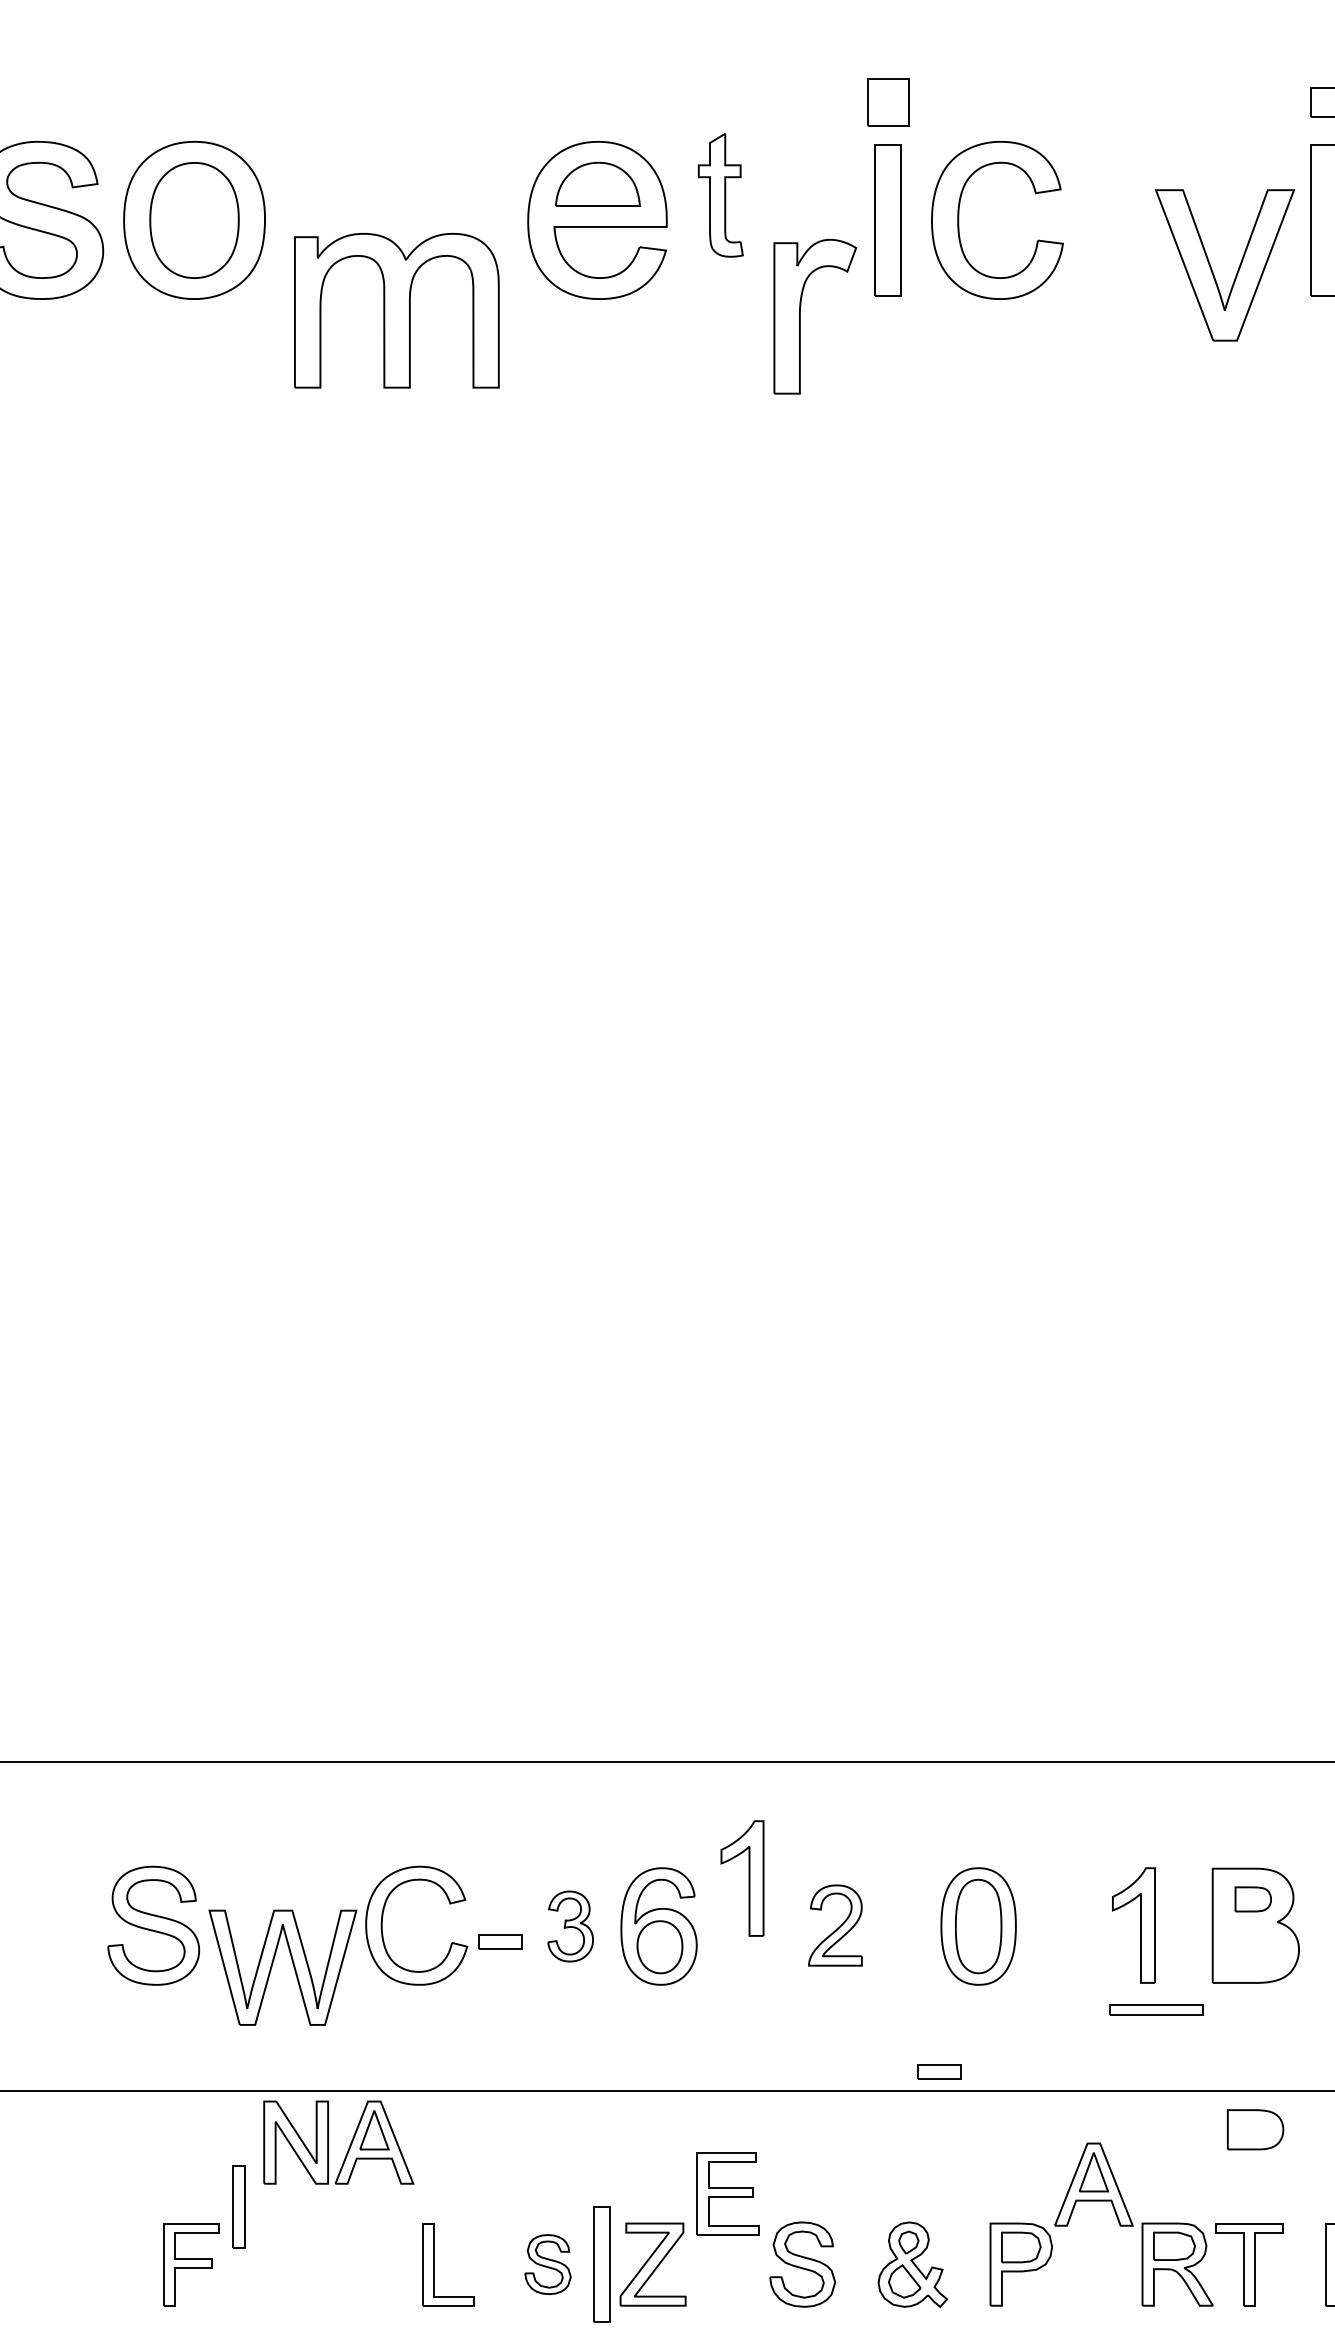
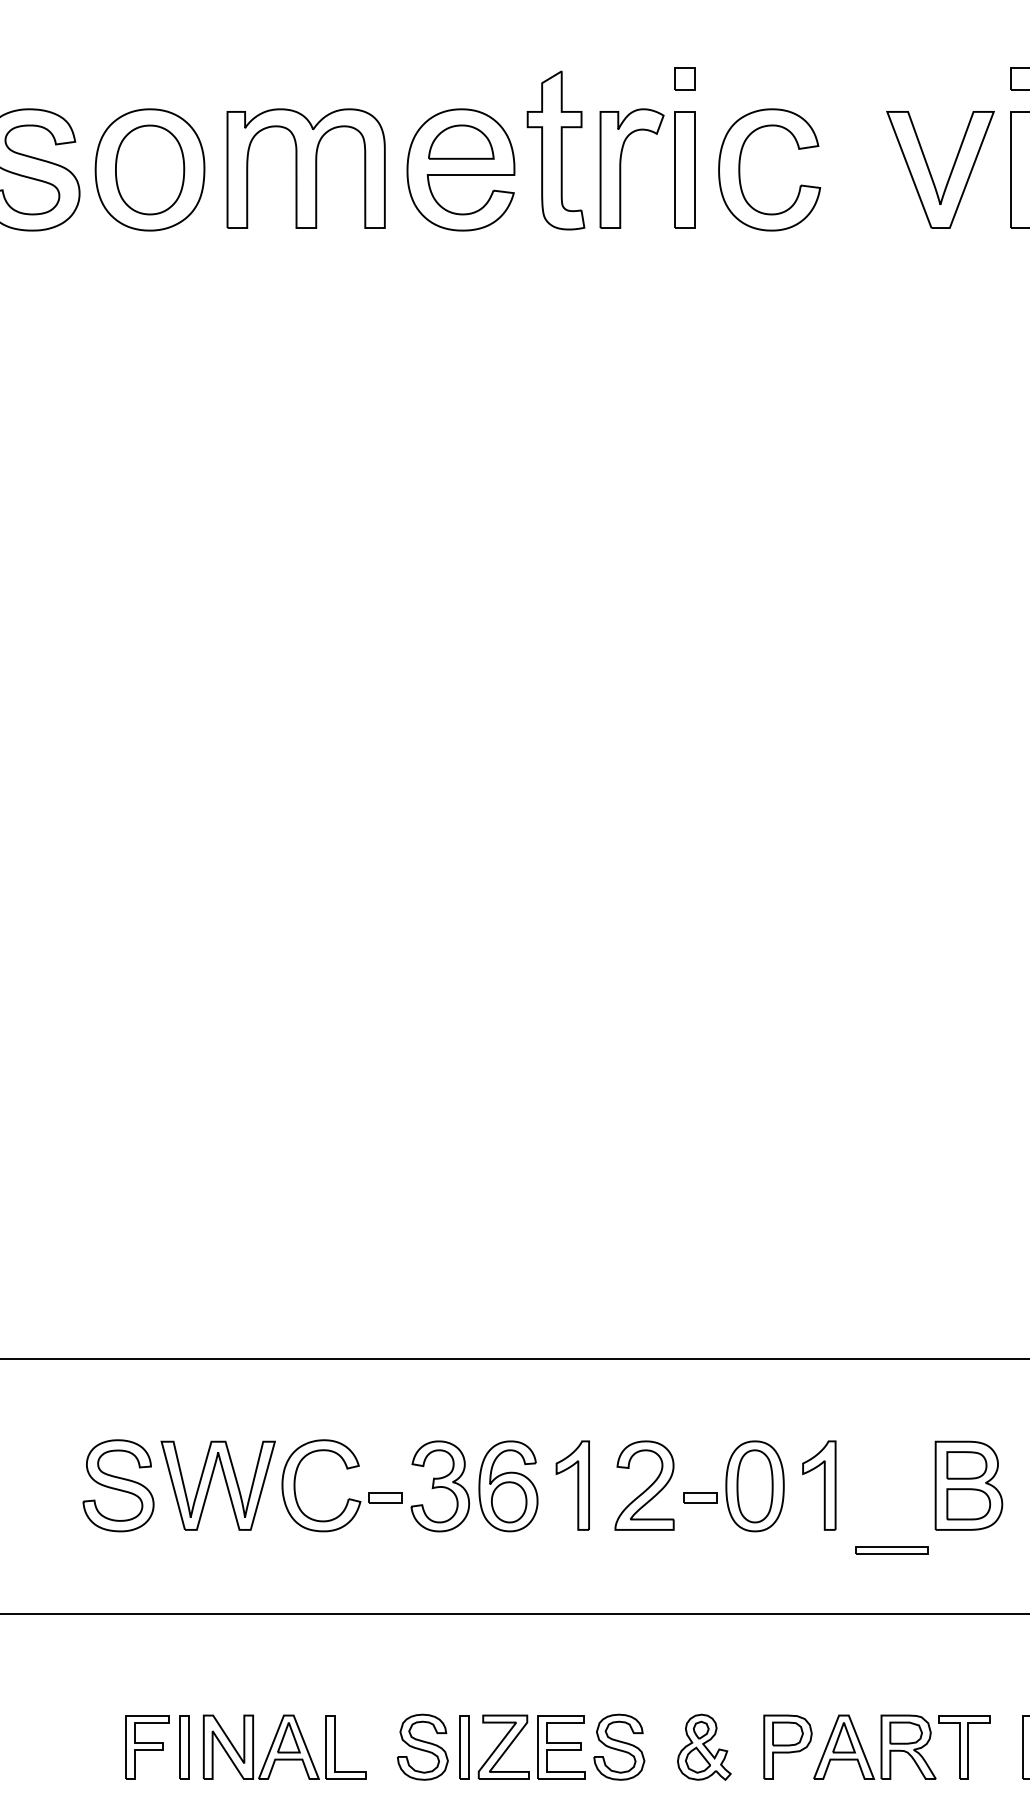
part: (887, 102) -> (684, 78), size x0.62
part: (720, 195) -> (555, 150), size x1.67
part: (1212, 269) -> (930, 173), moved
part: (396, 310) -> (305, 168), moved
part: (800, 316) -> (620, 168), moved
part: (742, 1878) -> (572, 1485), moved
part: (1253, 1899) -> (967, 1465), size x1.43
part: (835, 1925) -> (644, 1485), size x1.43
part: (1140, 1925) -> (824, 1485), moved
part: (570, 1926) -> (440, 1486), size x1.67
part: (273, 1963) -> (210, 1482), moved
part: (939, 2071) -> (700, 1497), moved
part: (1255, 2129) -> (968, 1504), moved
part: (328, 2142) -> (253, 1747), moved
part: (1093, 2184) -> (843, 1747), moved
part: (727, 2193) -> (561, 1747), moved
part: (238, 2206) -> (183, 1747), moved
part: (547, 2264) -> (422, 1747), size x1.43
part: (602, 2264) -> (464, 1747), size x0.71

